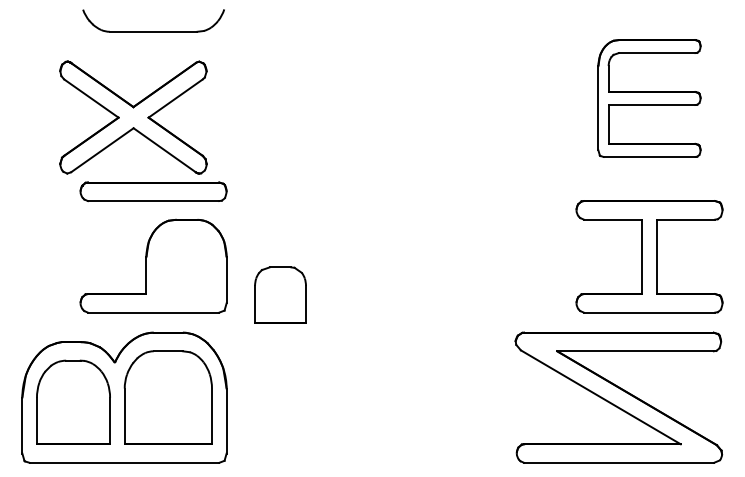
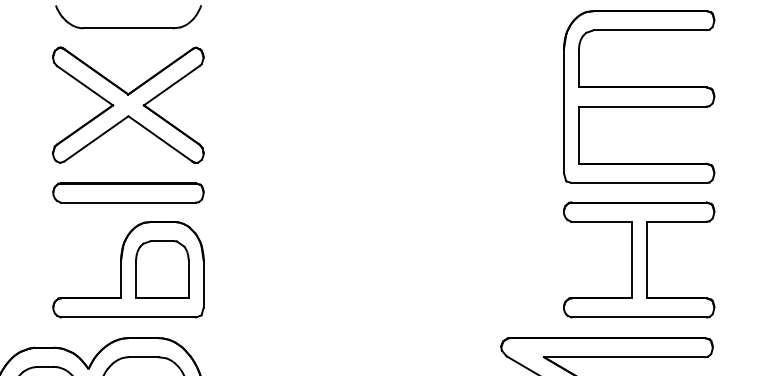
part: (649, 98) -> (639, 96), size x1.43
part: (133, 117) -> (128, 105), moved
part: (280, 294) -> (162, 268), moved

